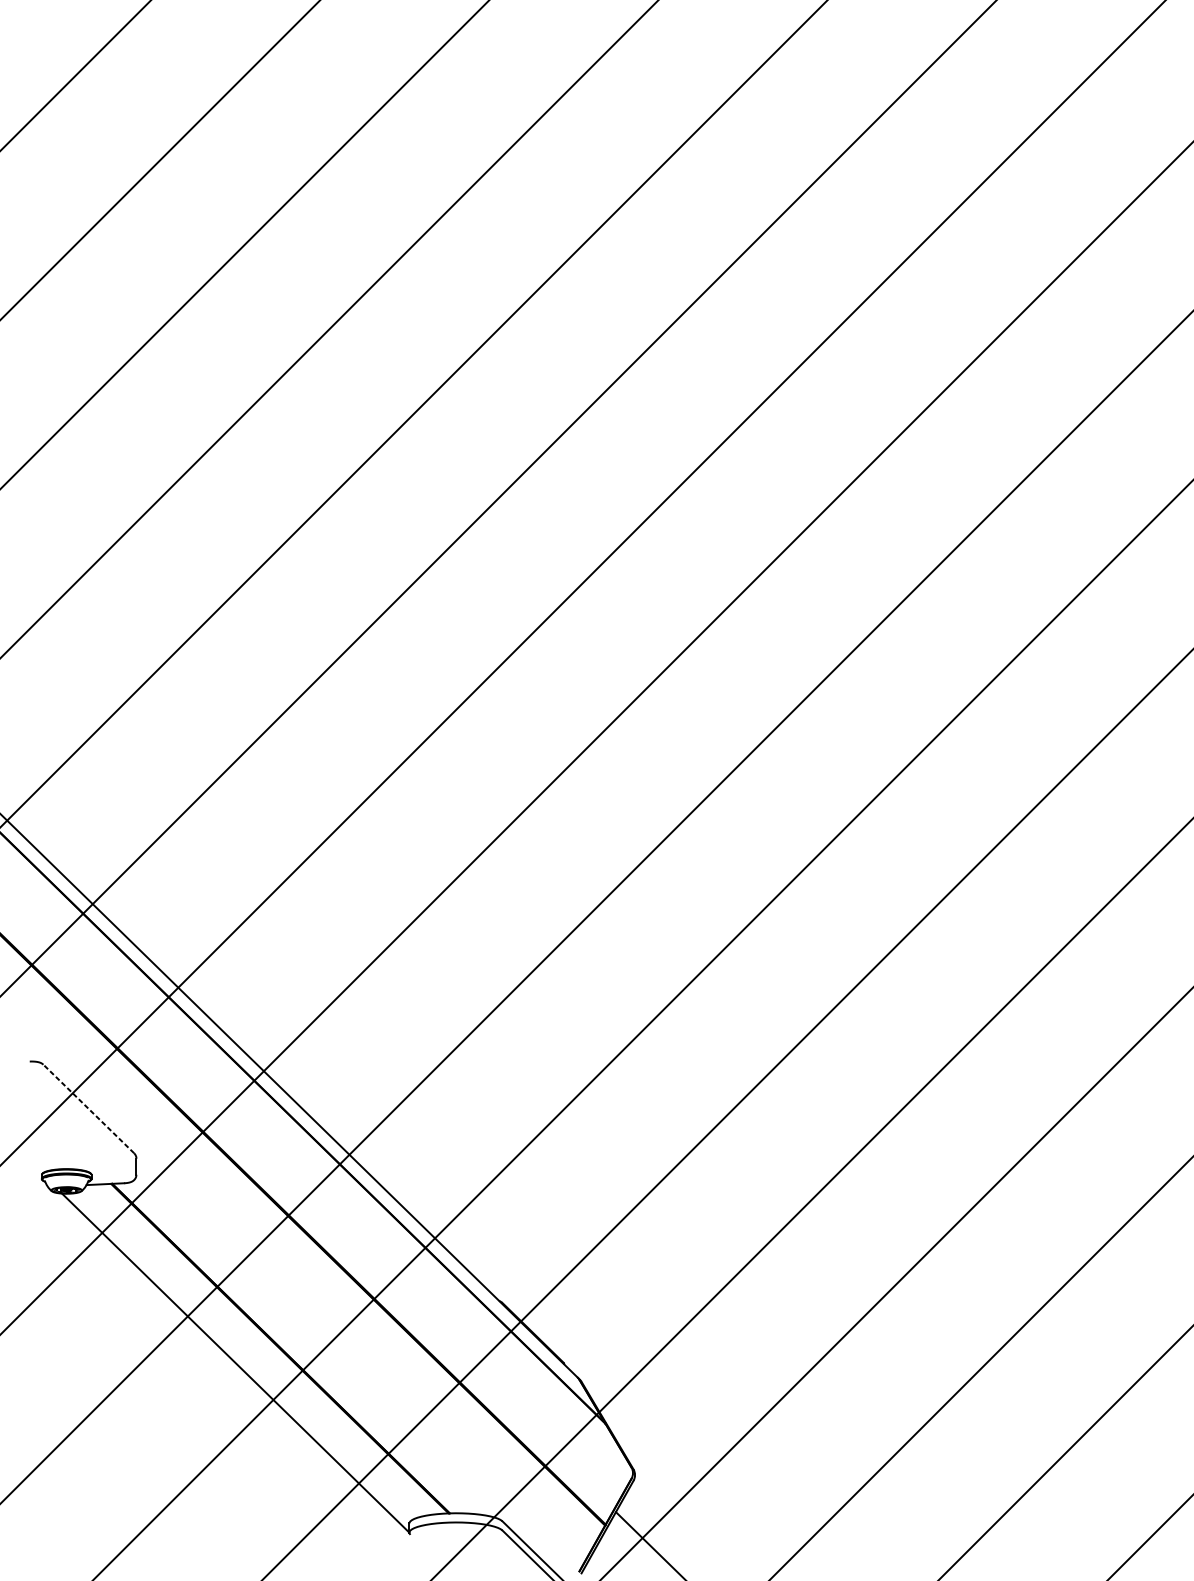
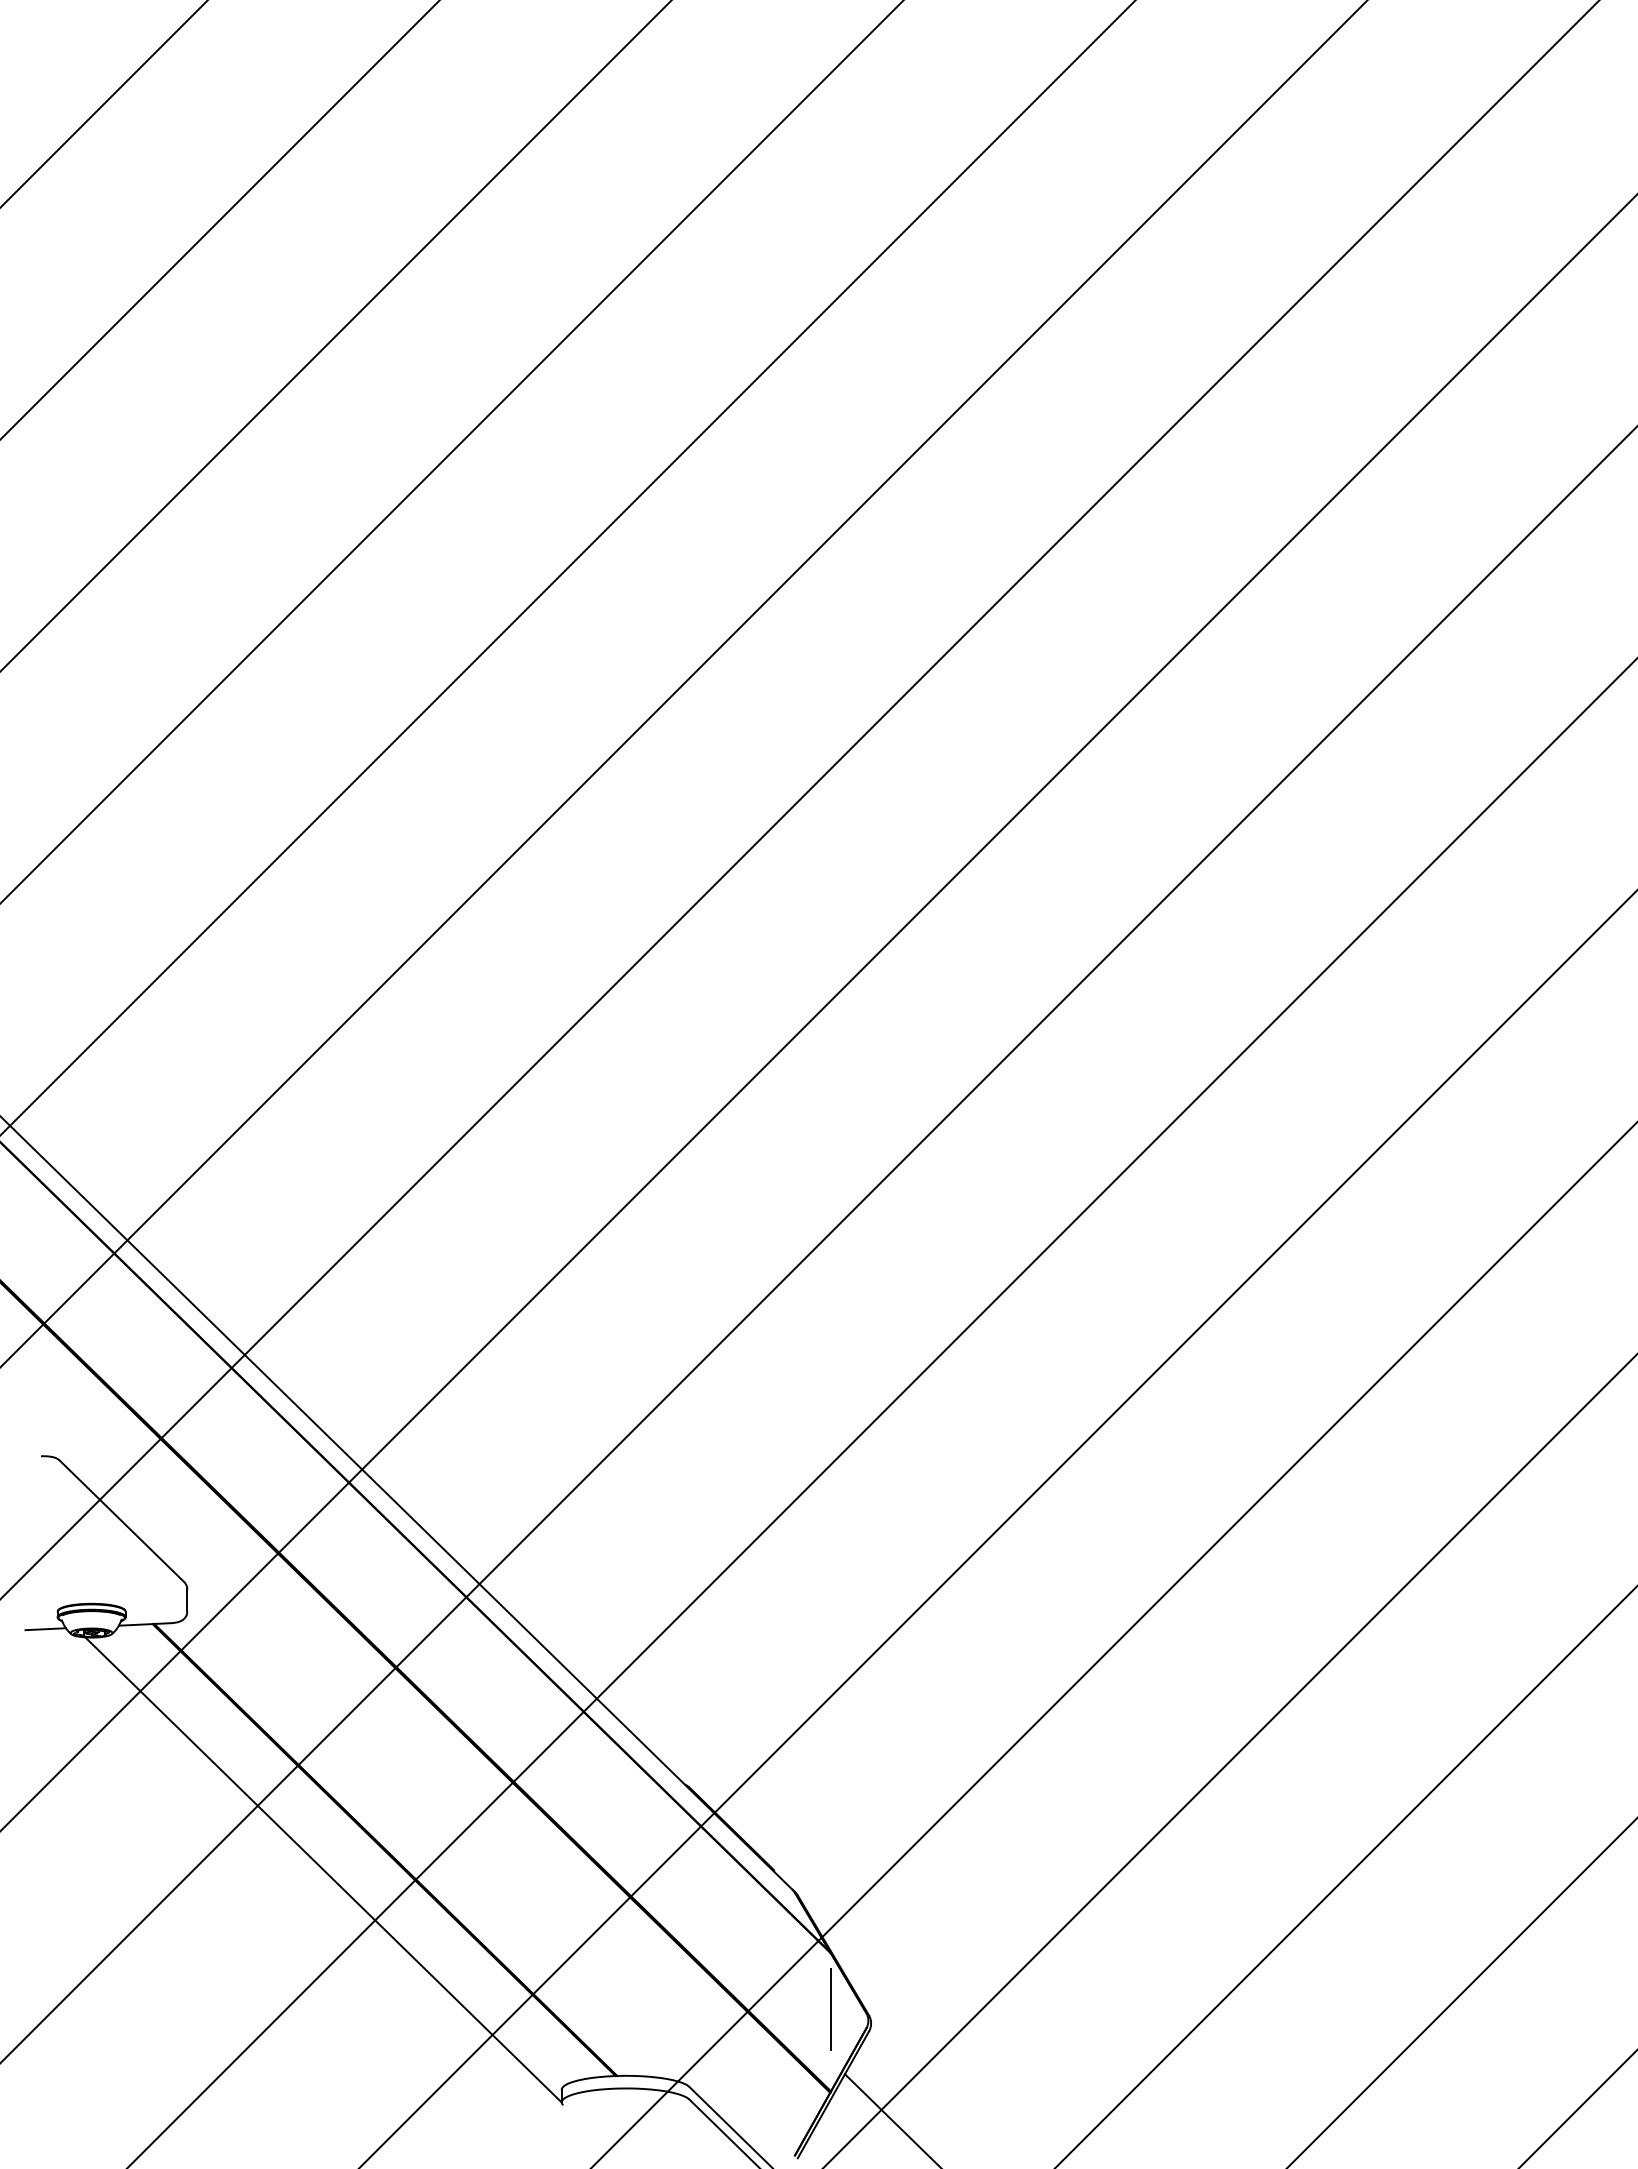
line: (88, 1109) -> (121, 1521), dashed -> solid
line: (33, 1187) -> (45, 1629), added
line: (605, 1464) -> (830, 2008), added

